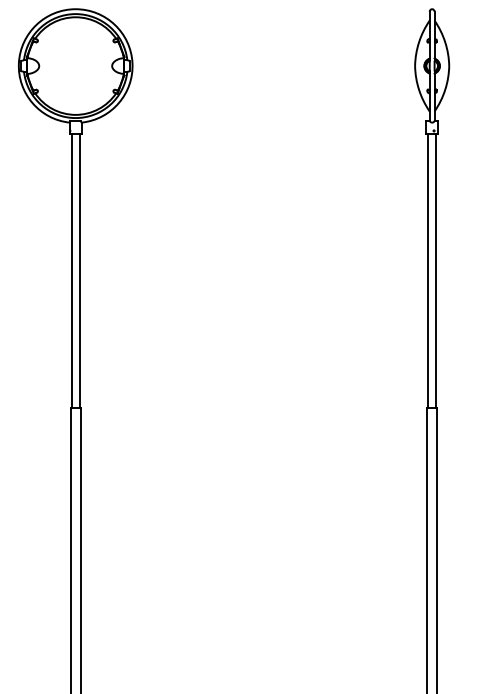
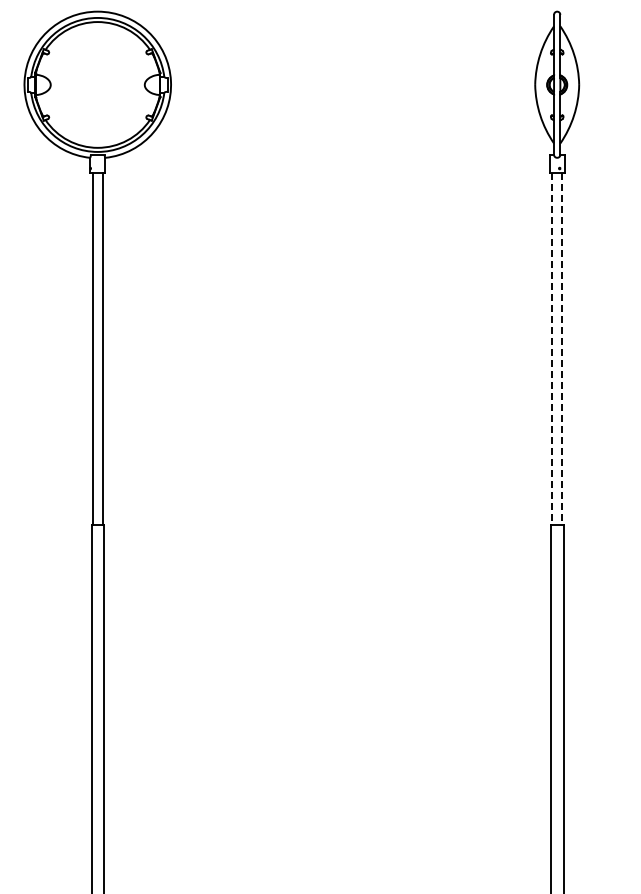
line: (428, 271) -> (552, 349), solid -> dashed
line: (436, 271) -> (562, 349), solid -> dashed

